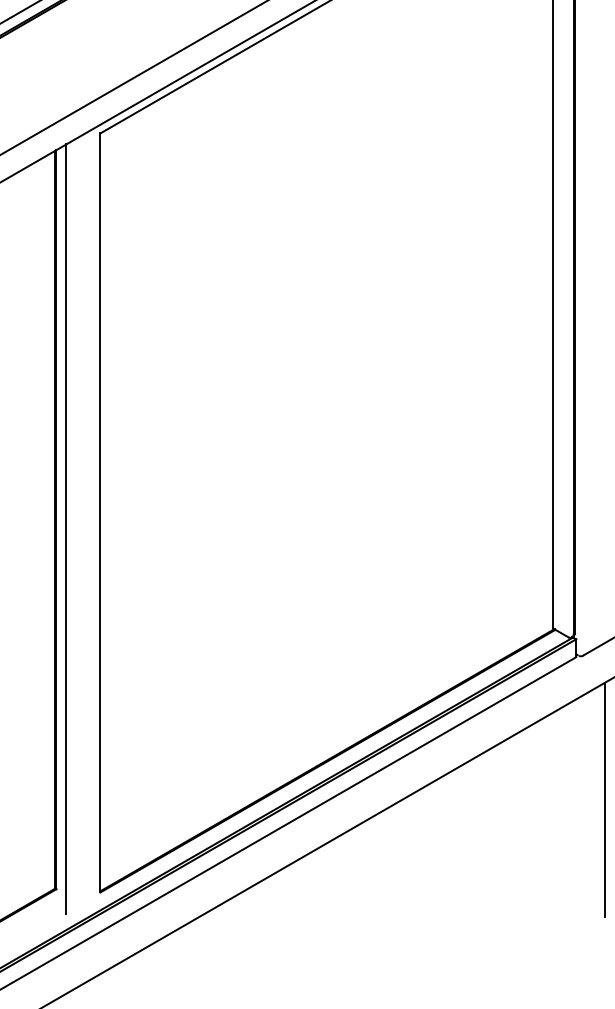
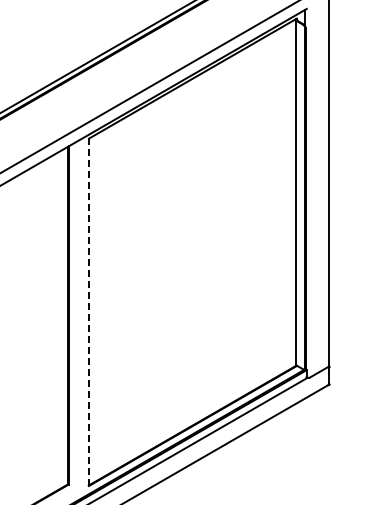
line: (99, 513) -> (88, 312), solid -> dashed
line: (66, 528) -> (73, 319), removed
line: (604, 799) -> (319, 443), removed

